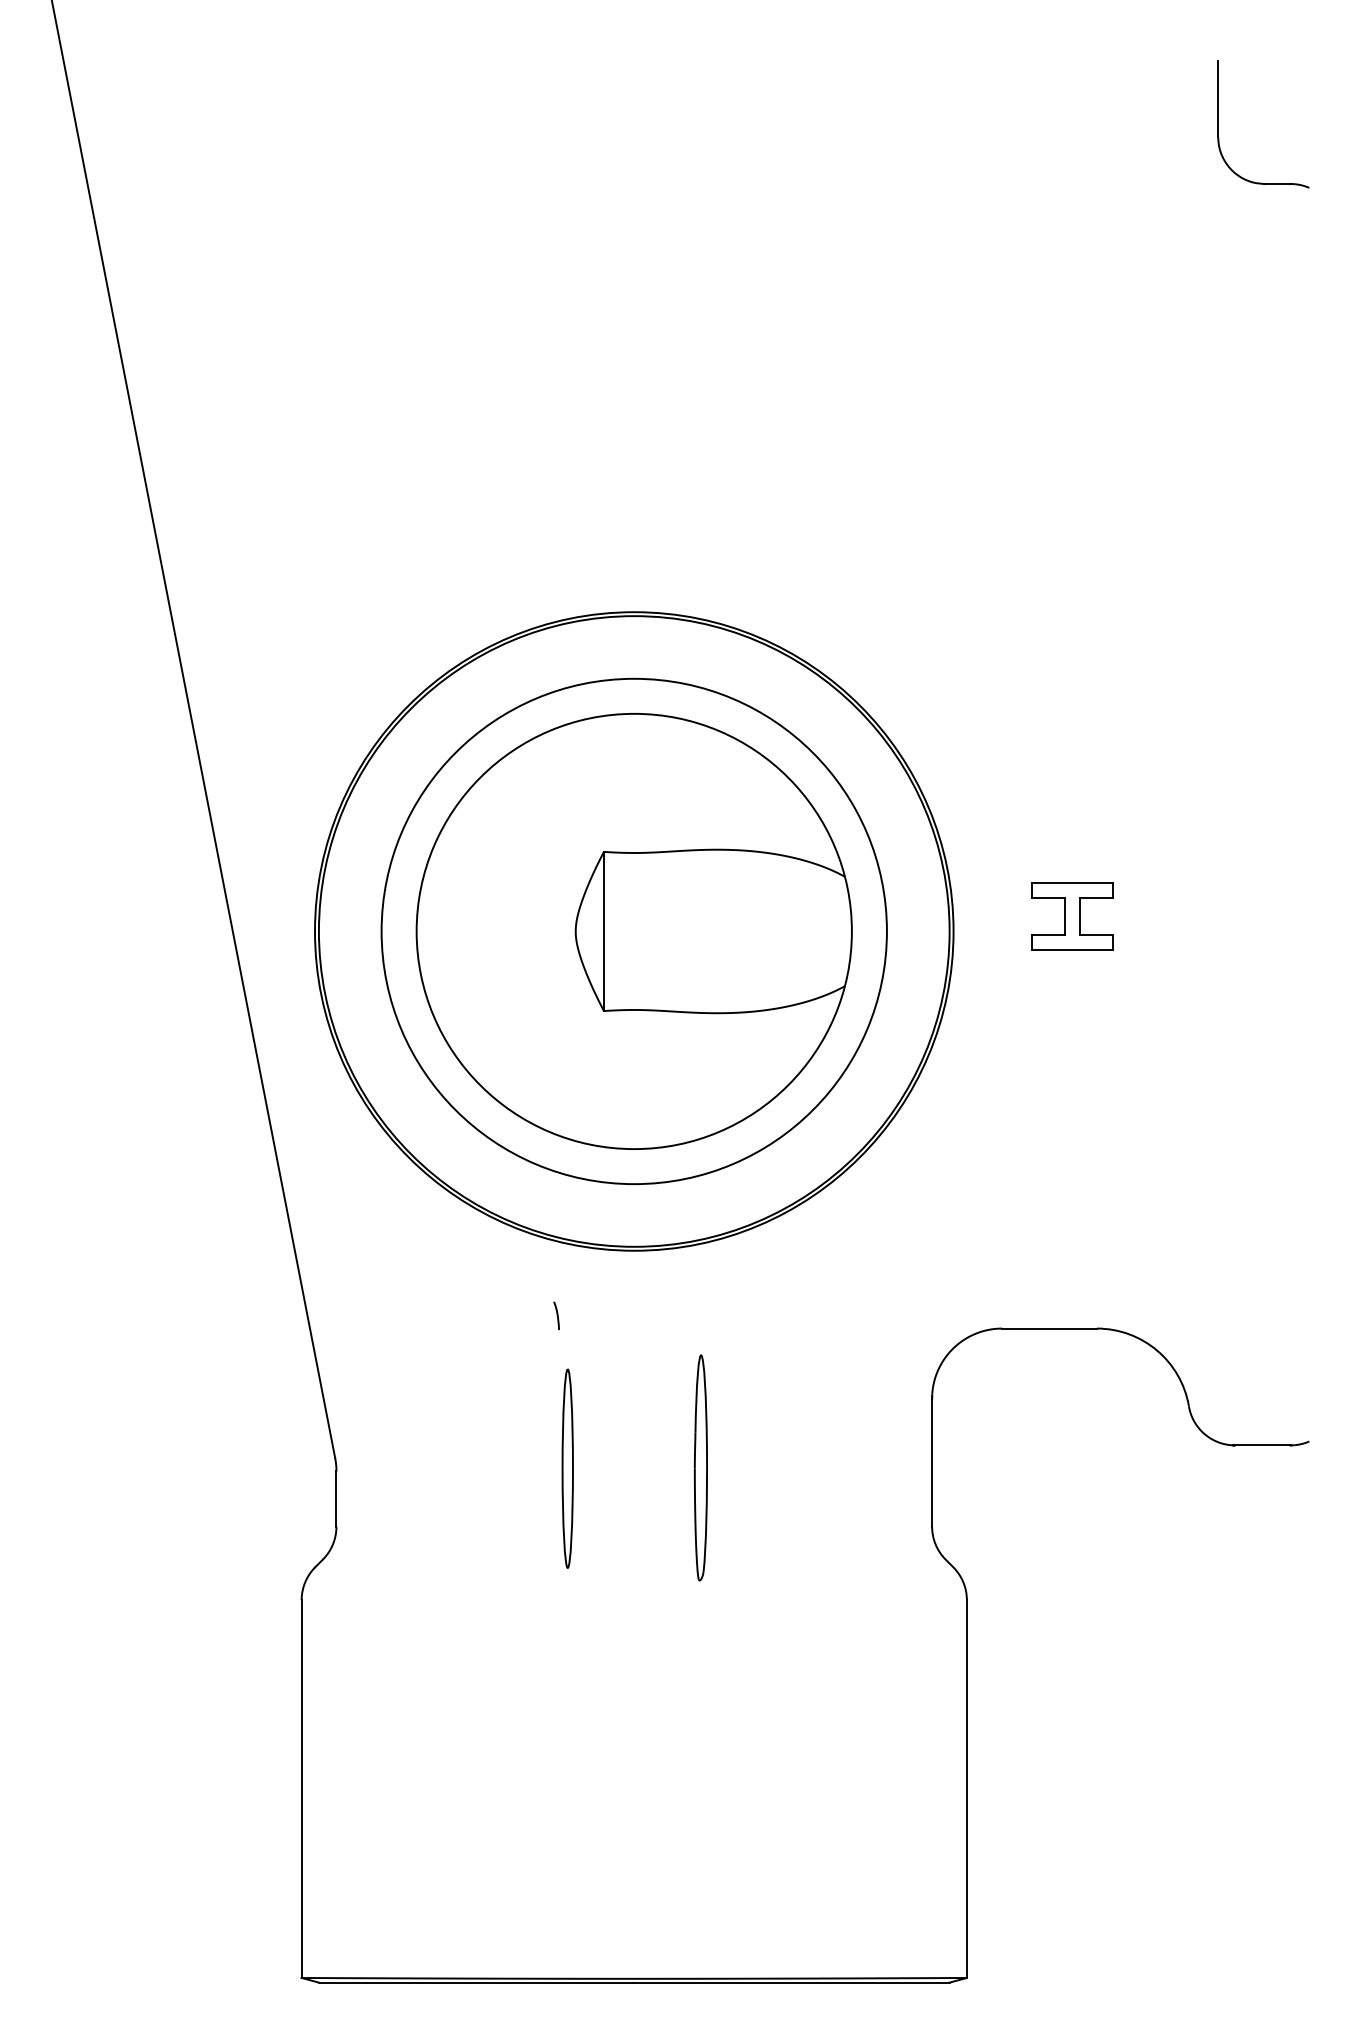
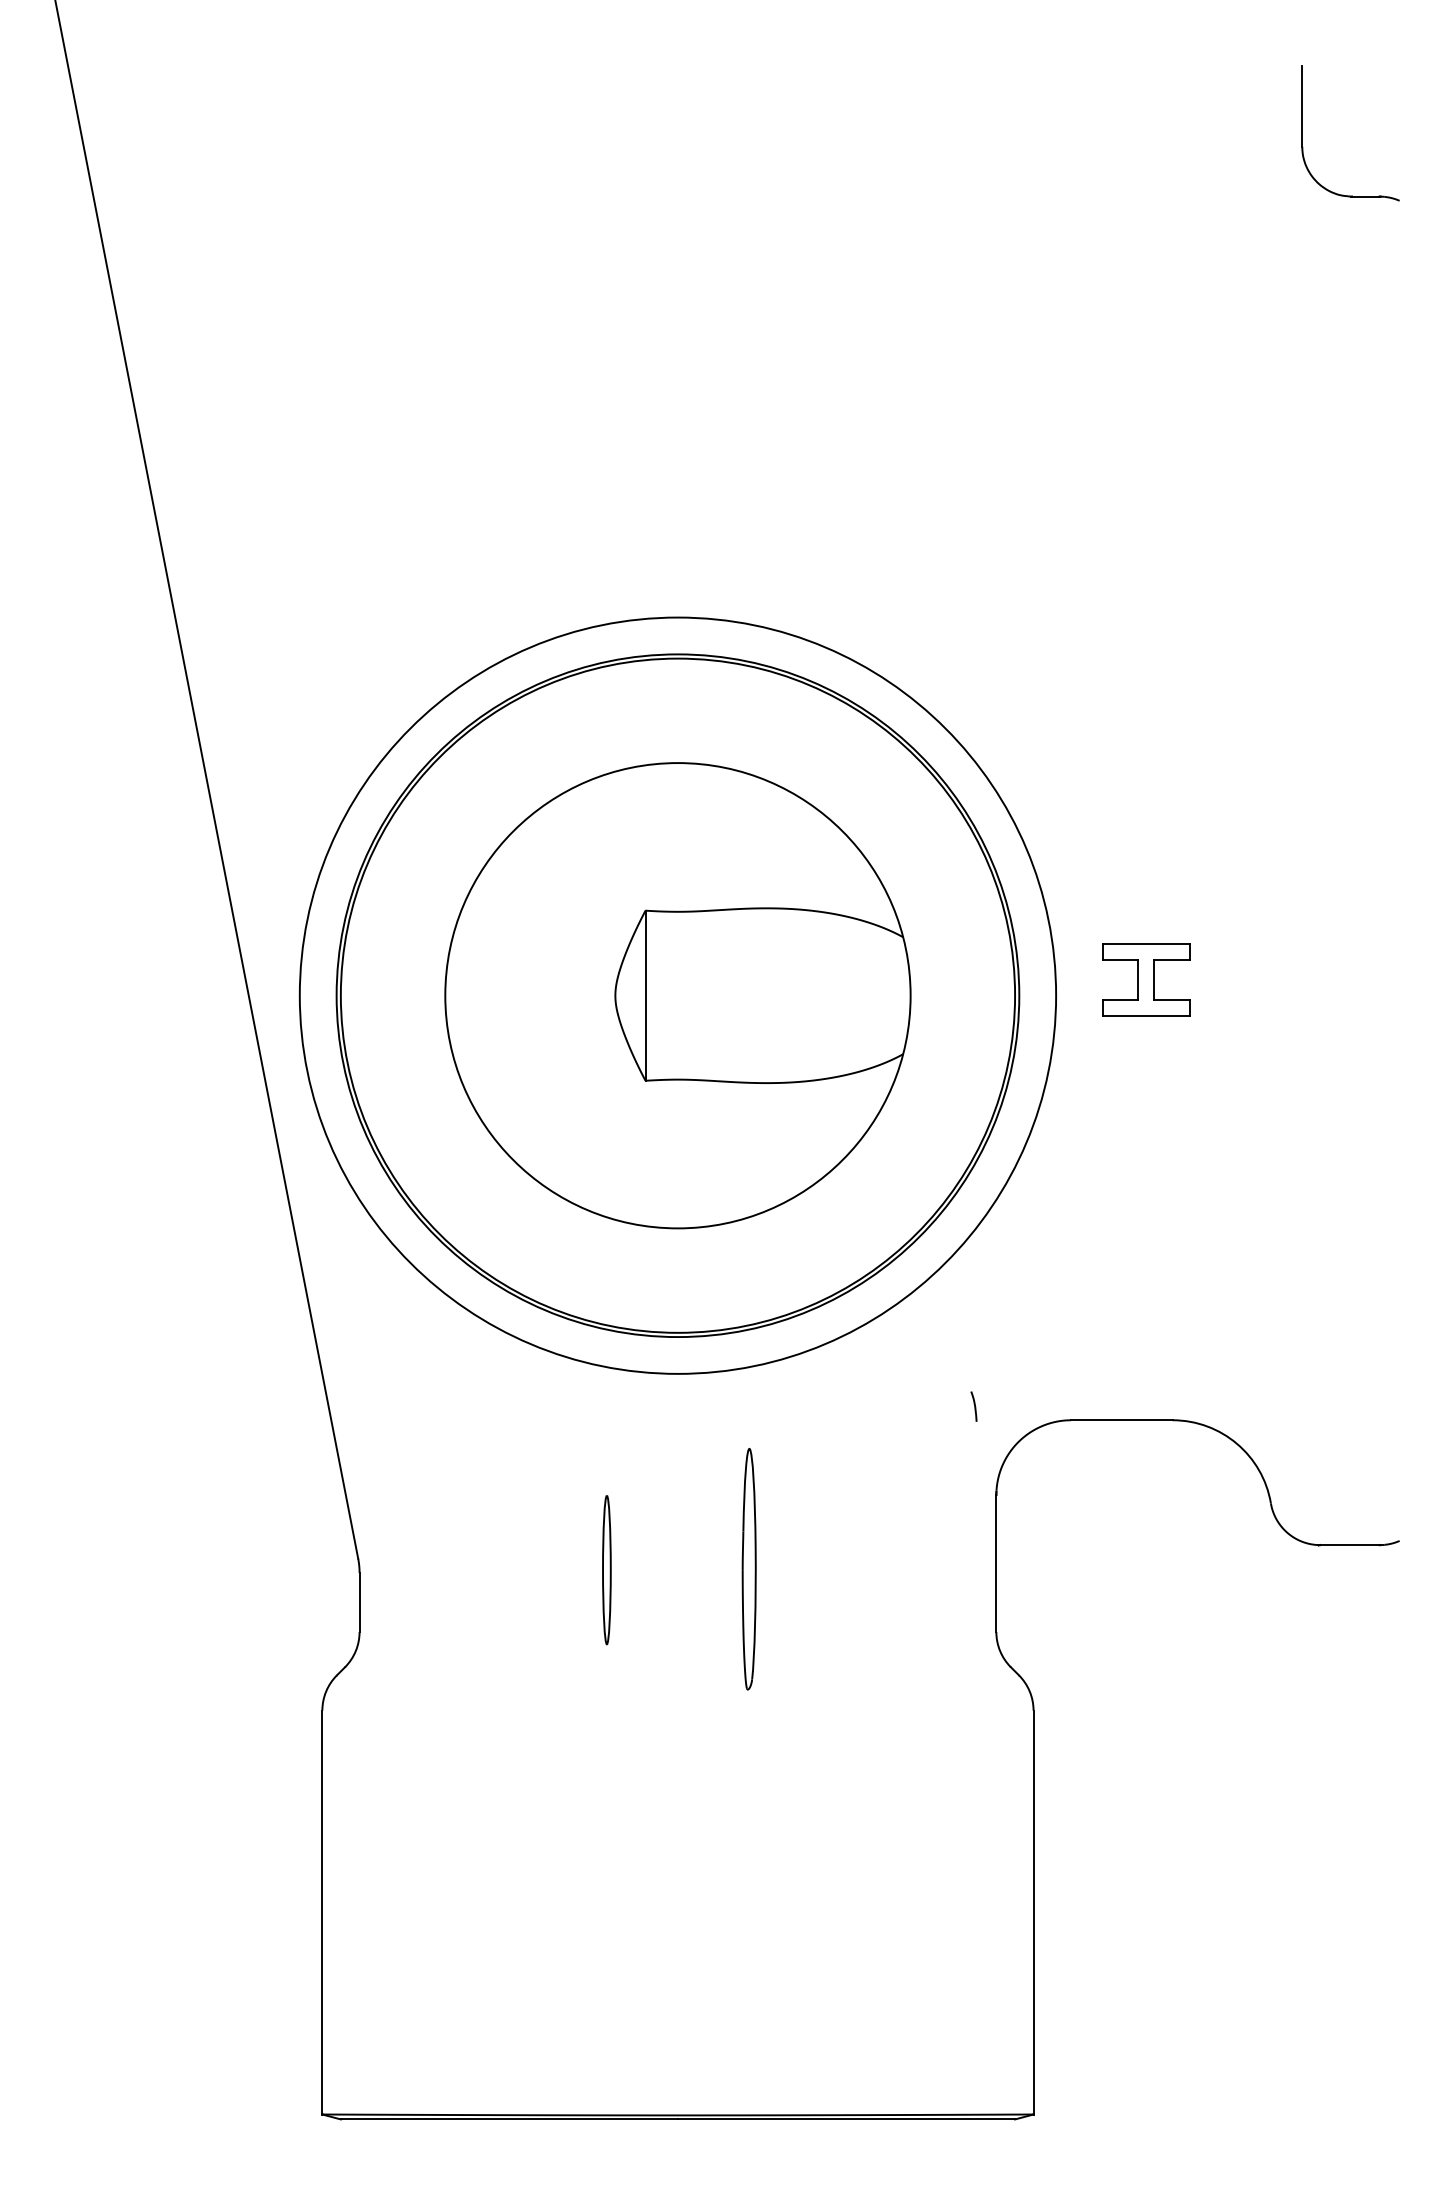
circle: (633, 931) -> (677, 995), size x1.4
curve: (557, 1315) -> (974, 1406), moved
part: (567, 1468) -> (606, 1569), size x0.7

